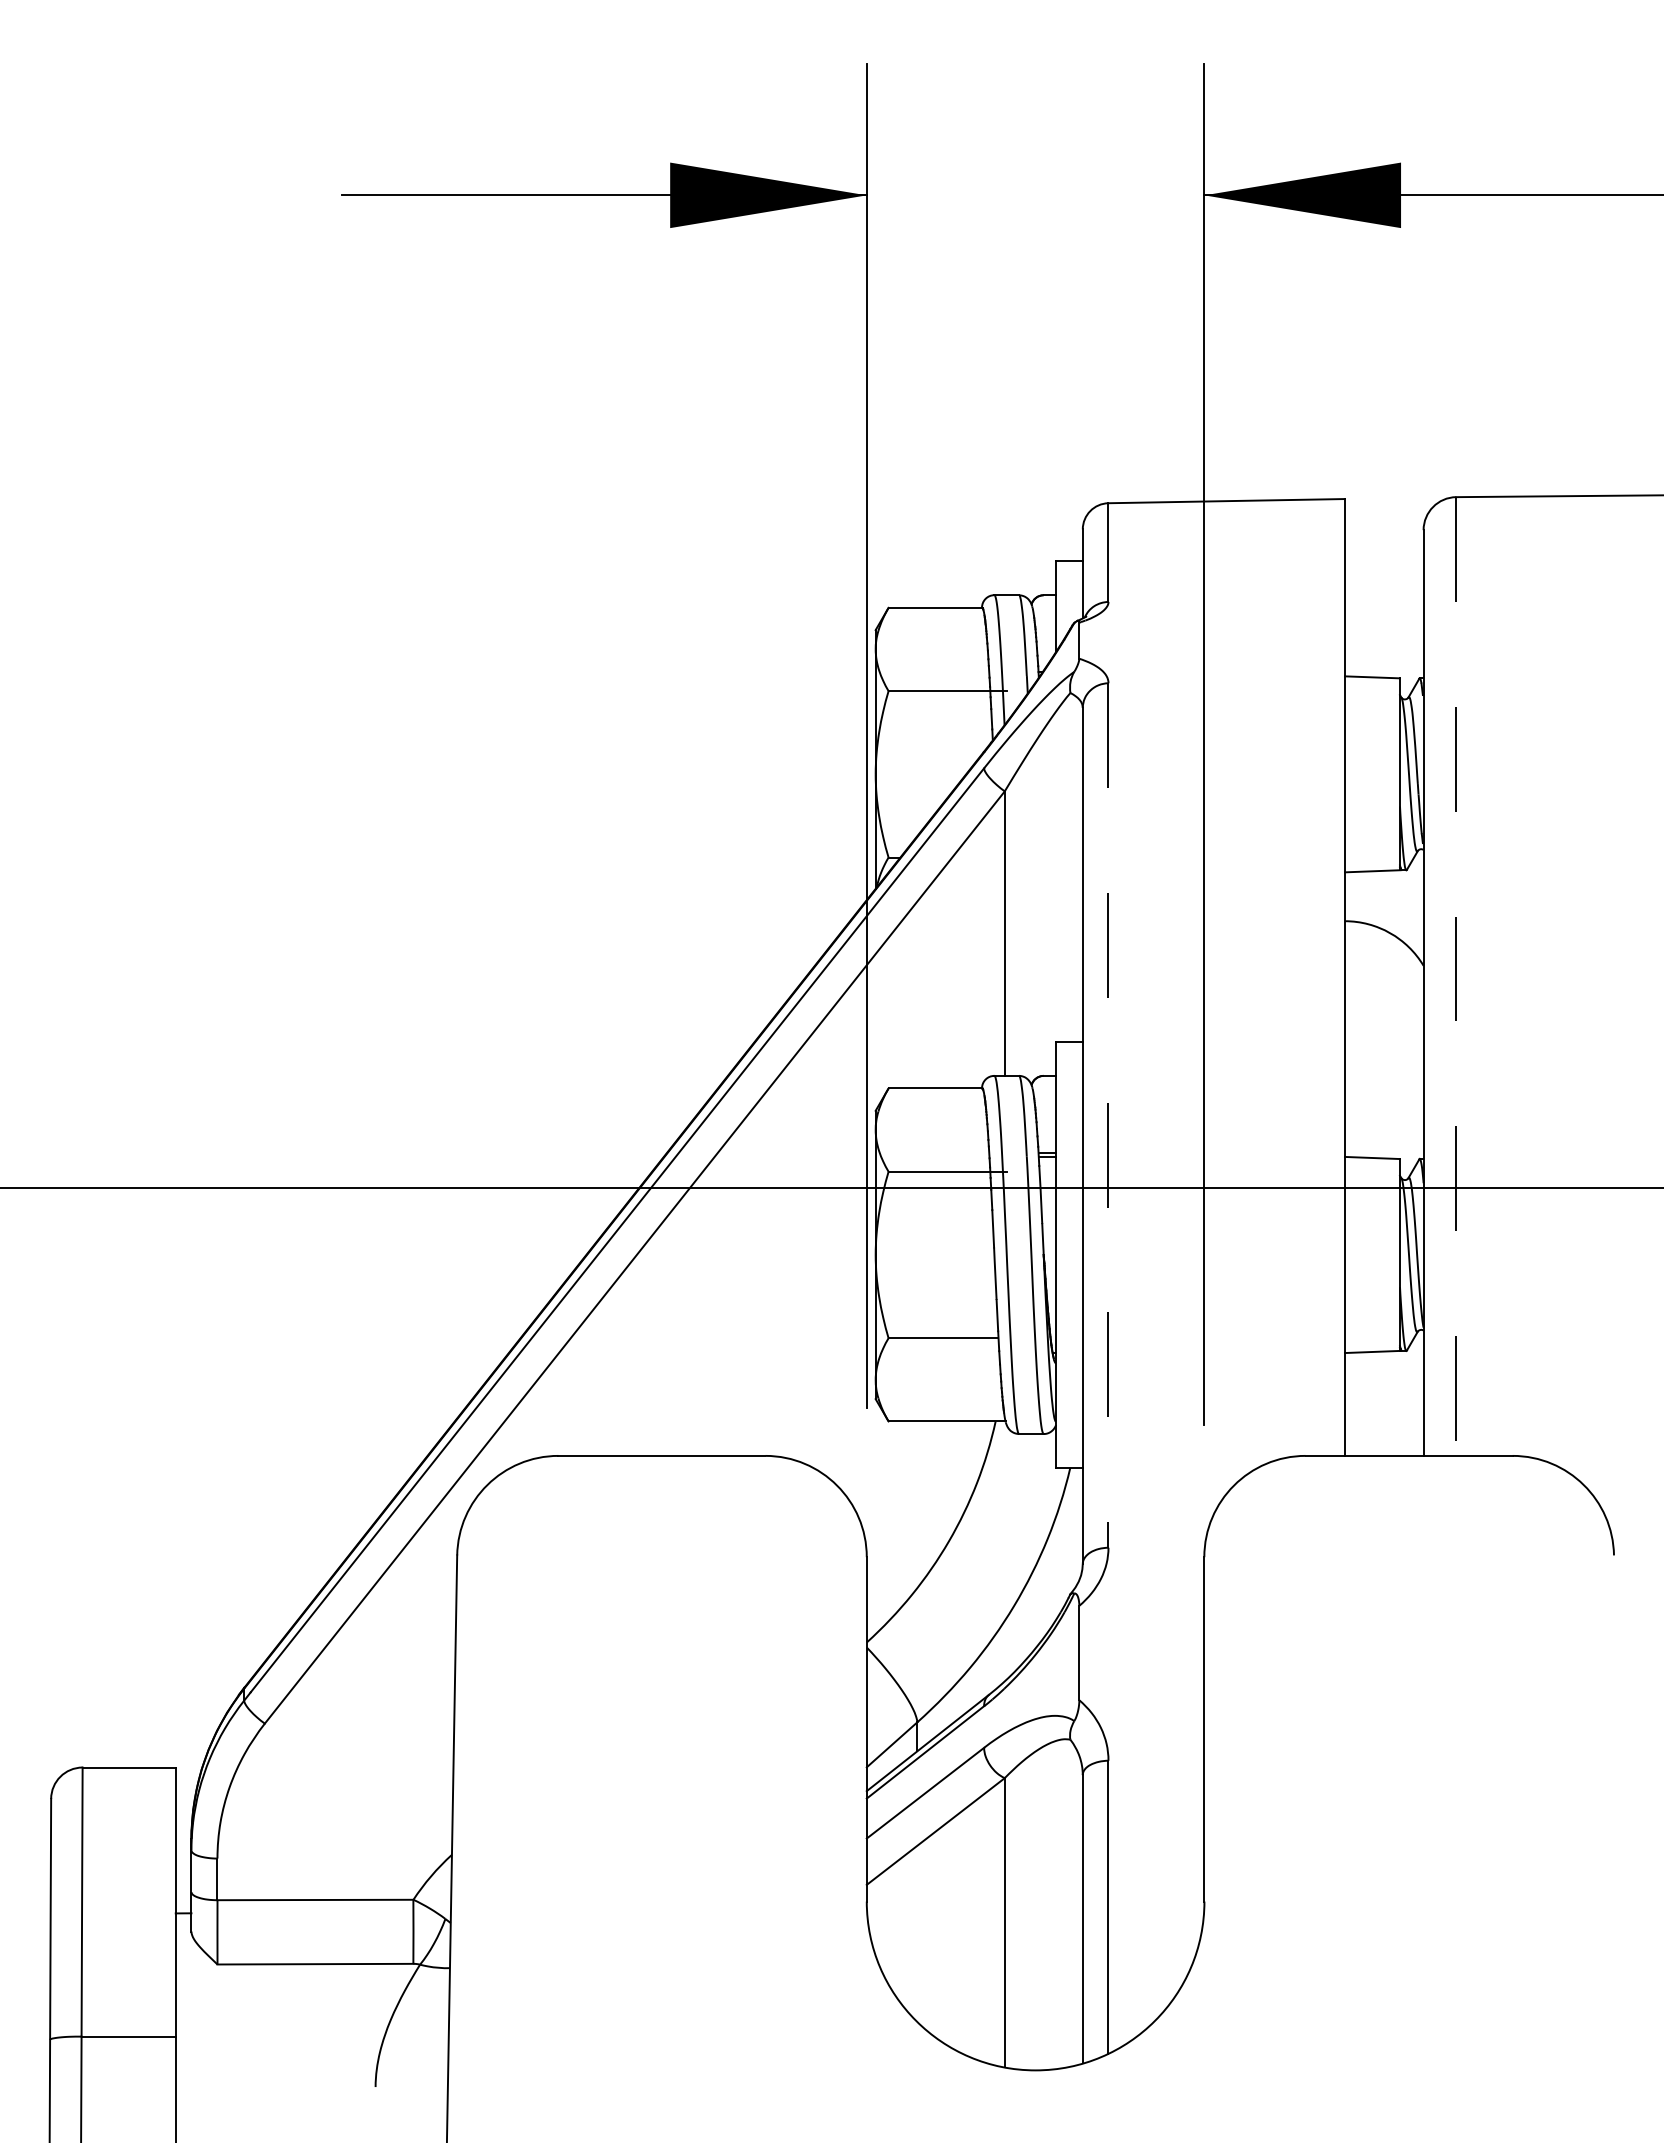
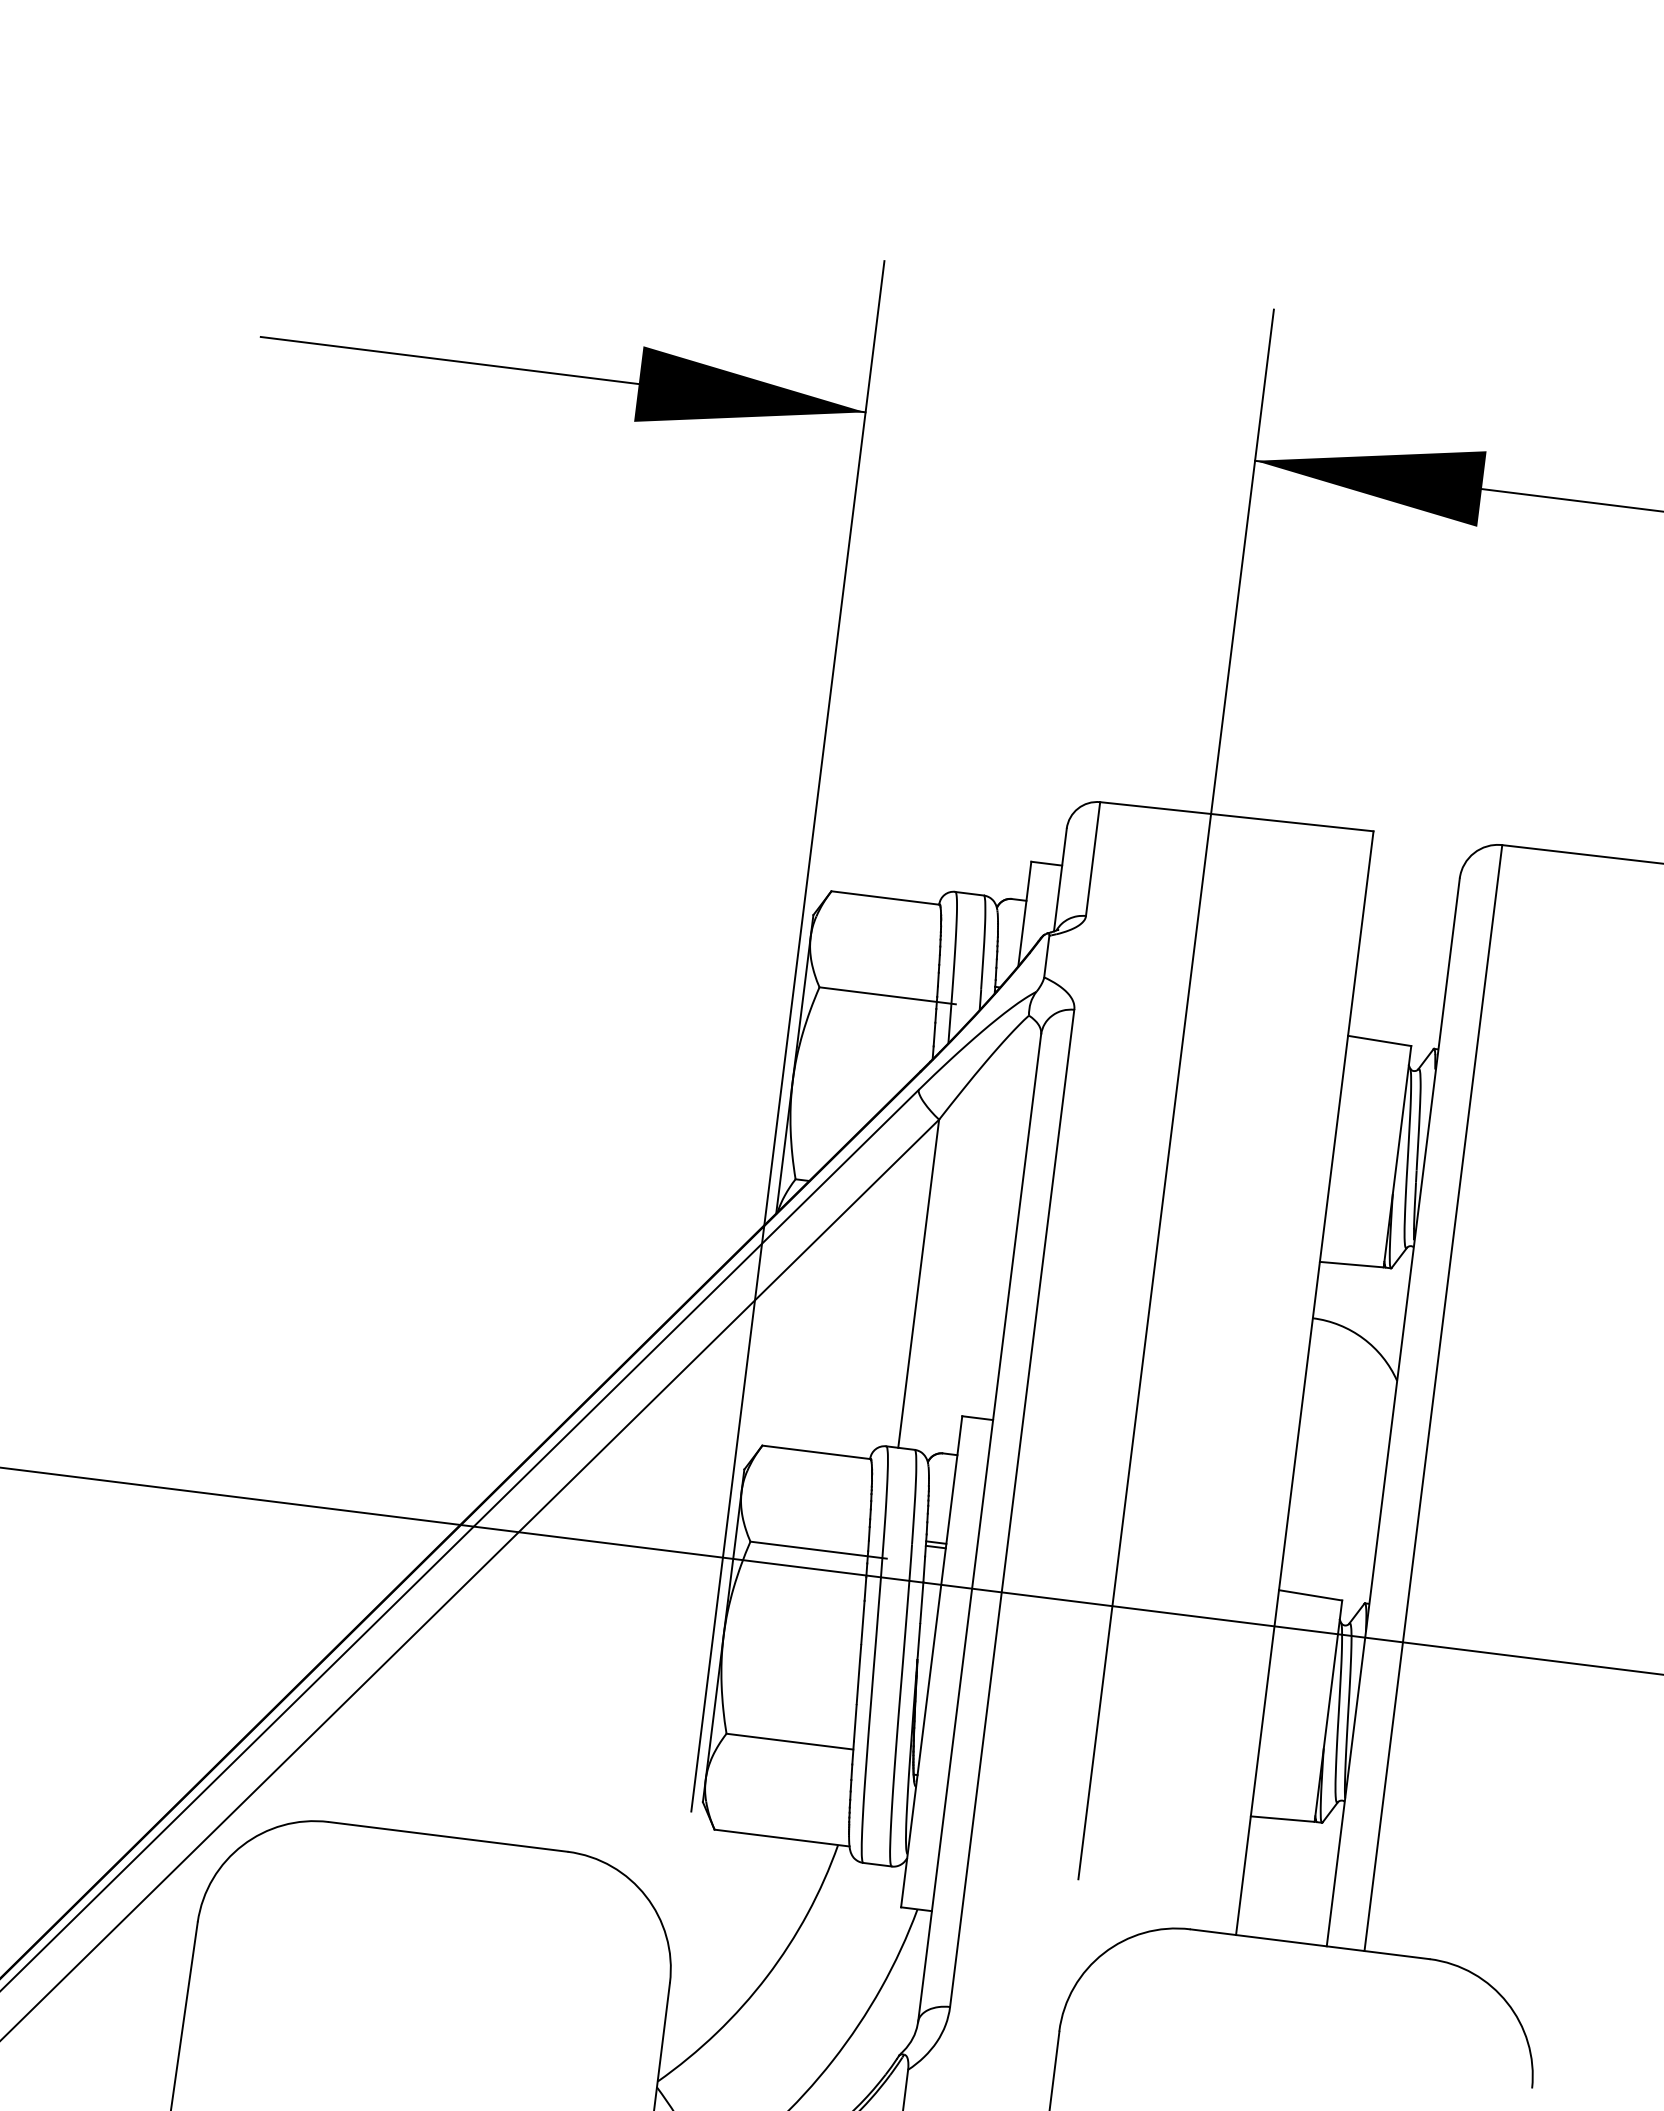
line: (1456, 977) -> (1433, 1399), dashed -> solid
line: (1108, 1116) -> (1012, 1509), dashed -> solid

